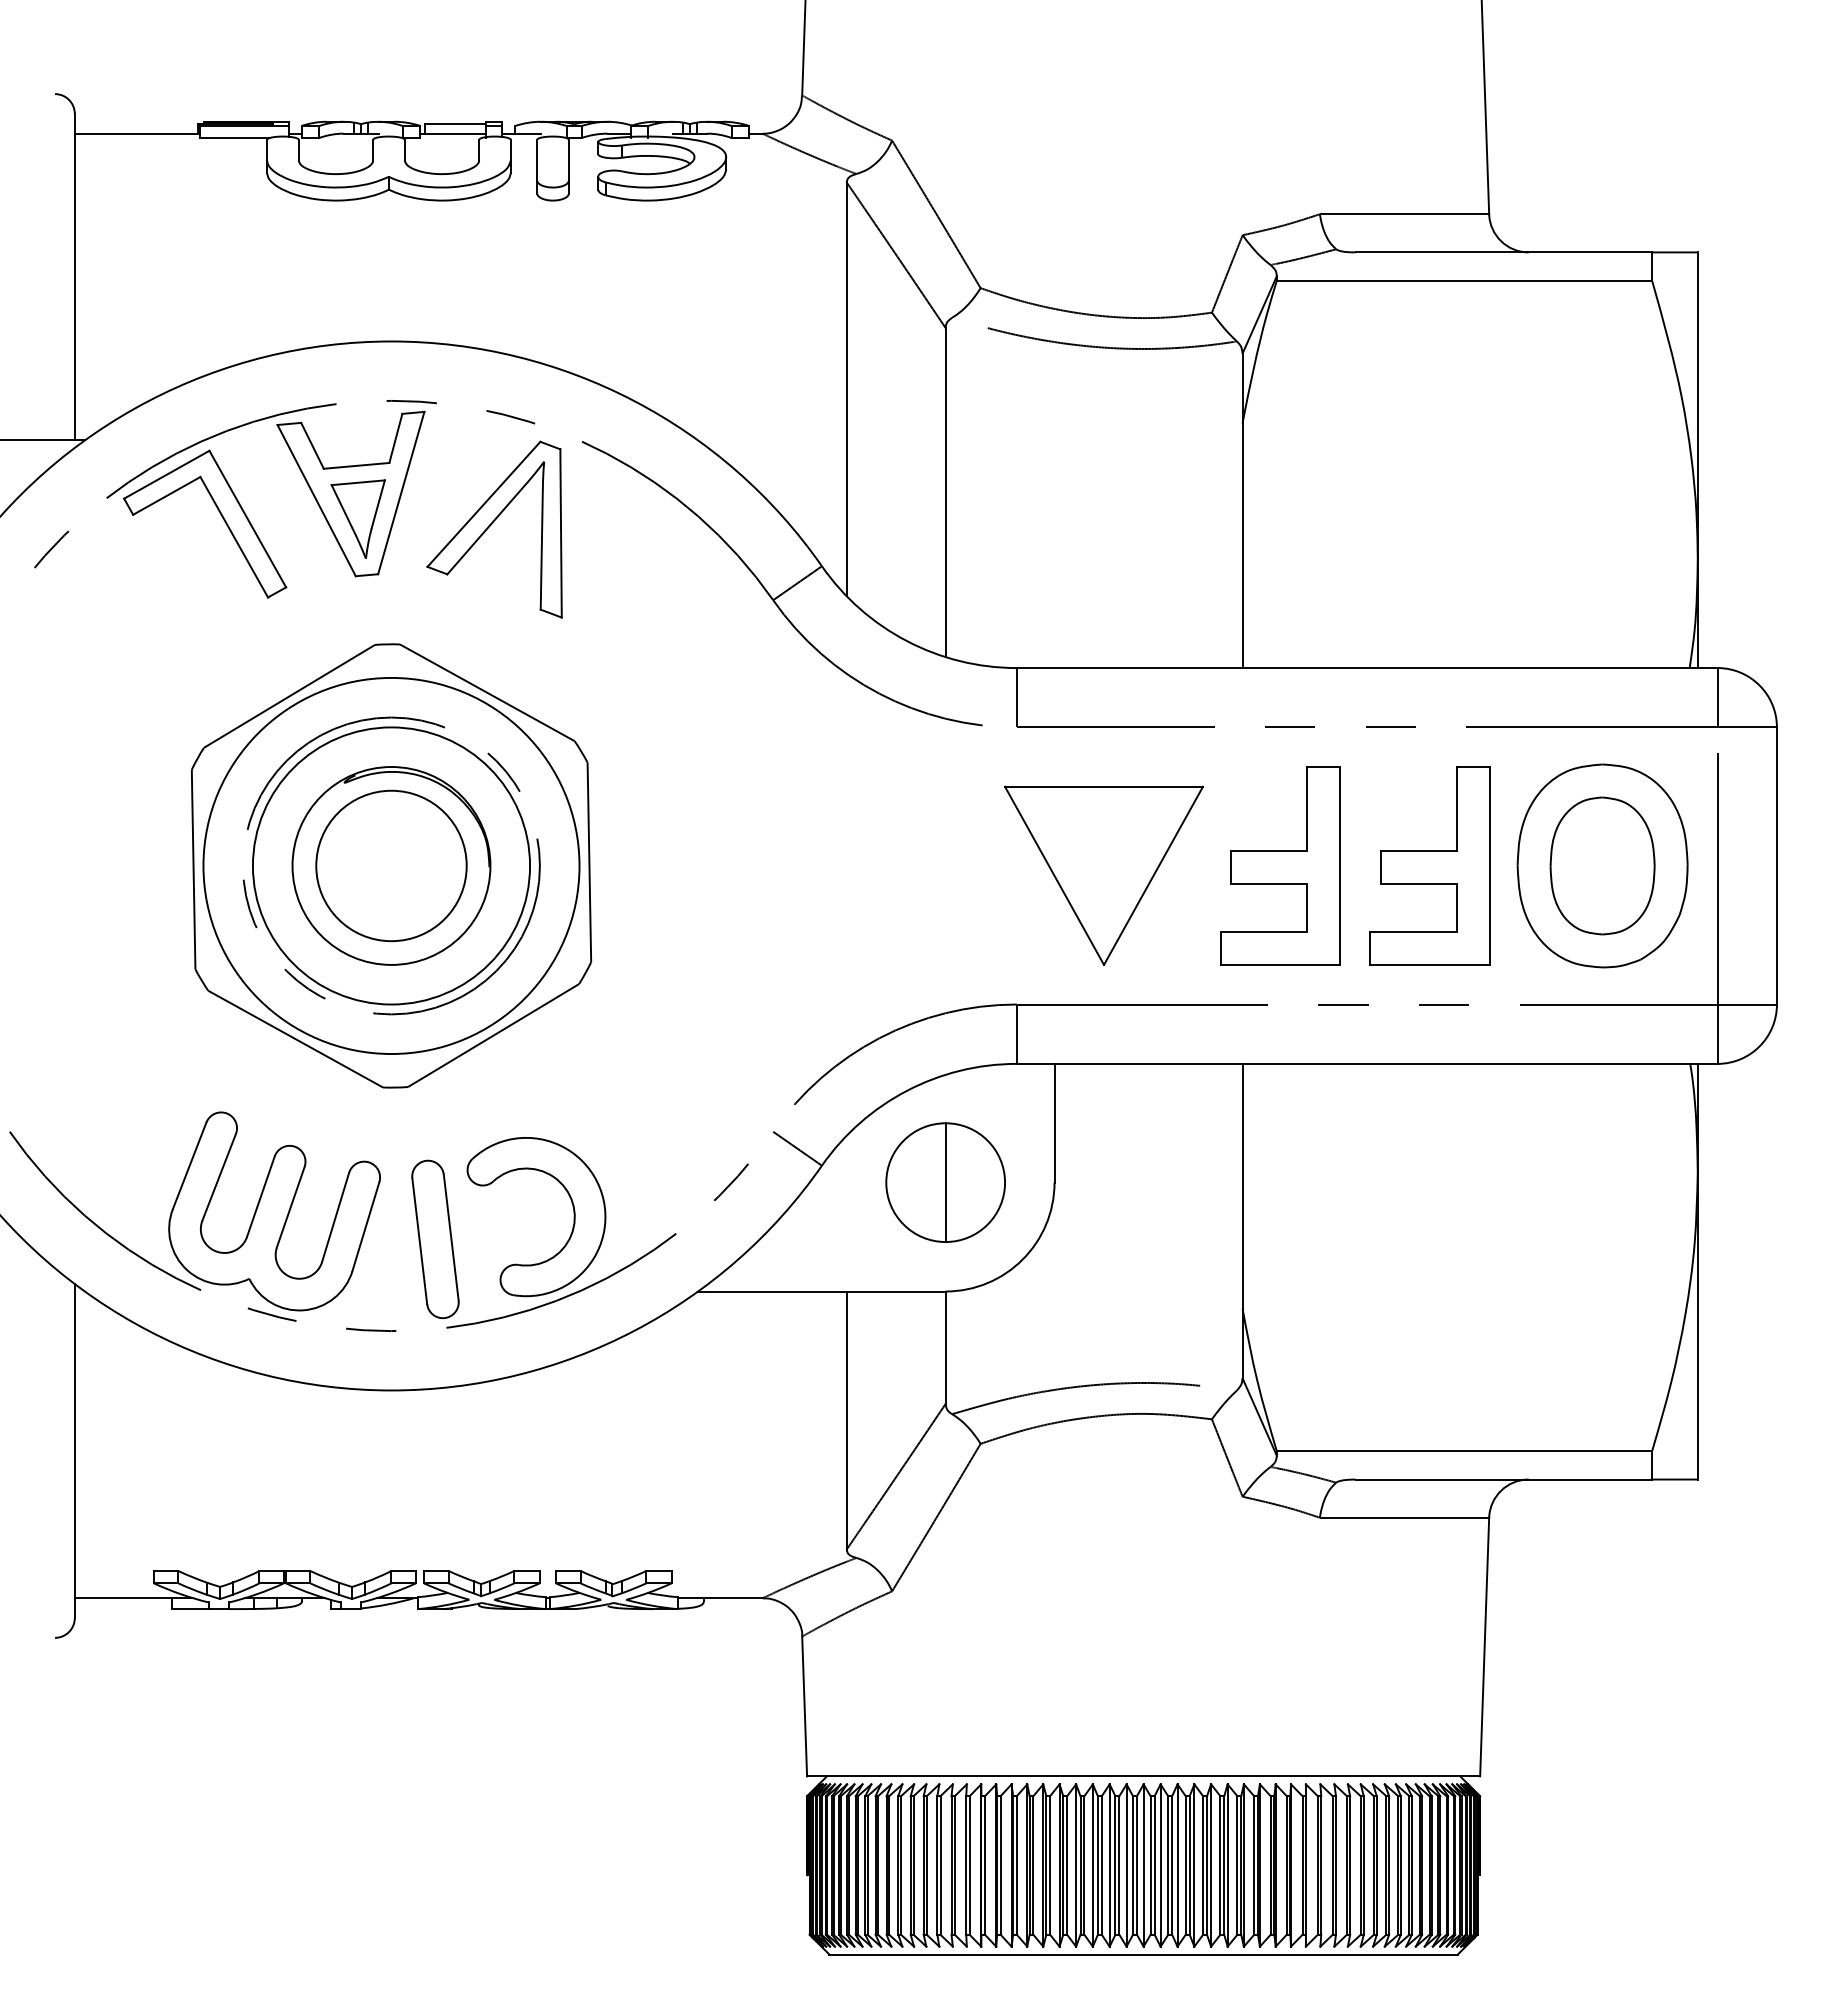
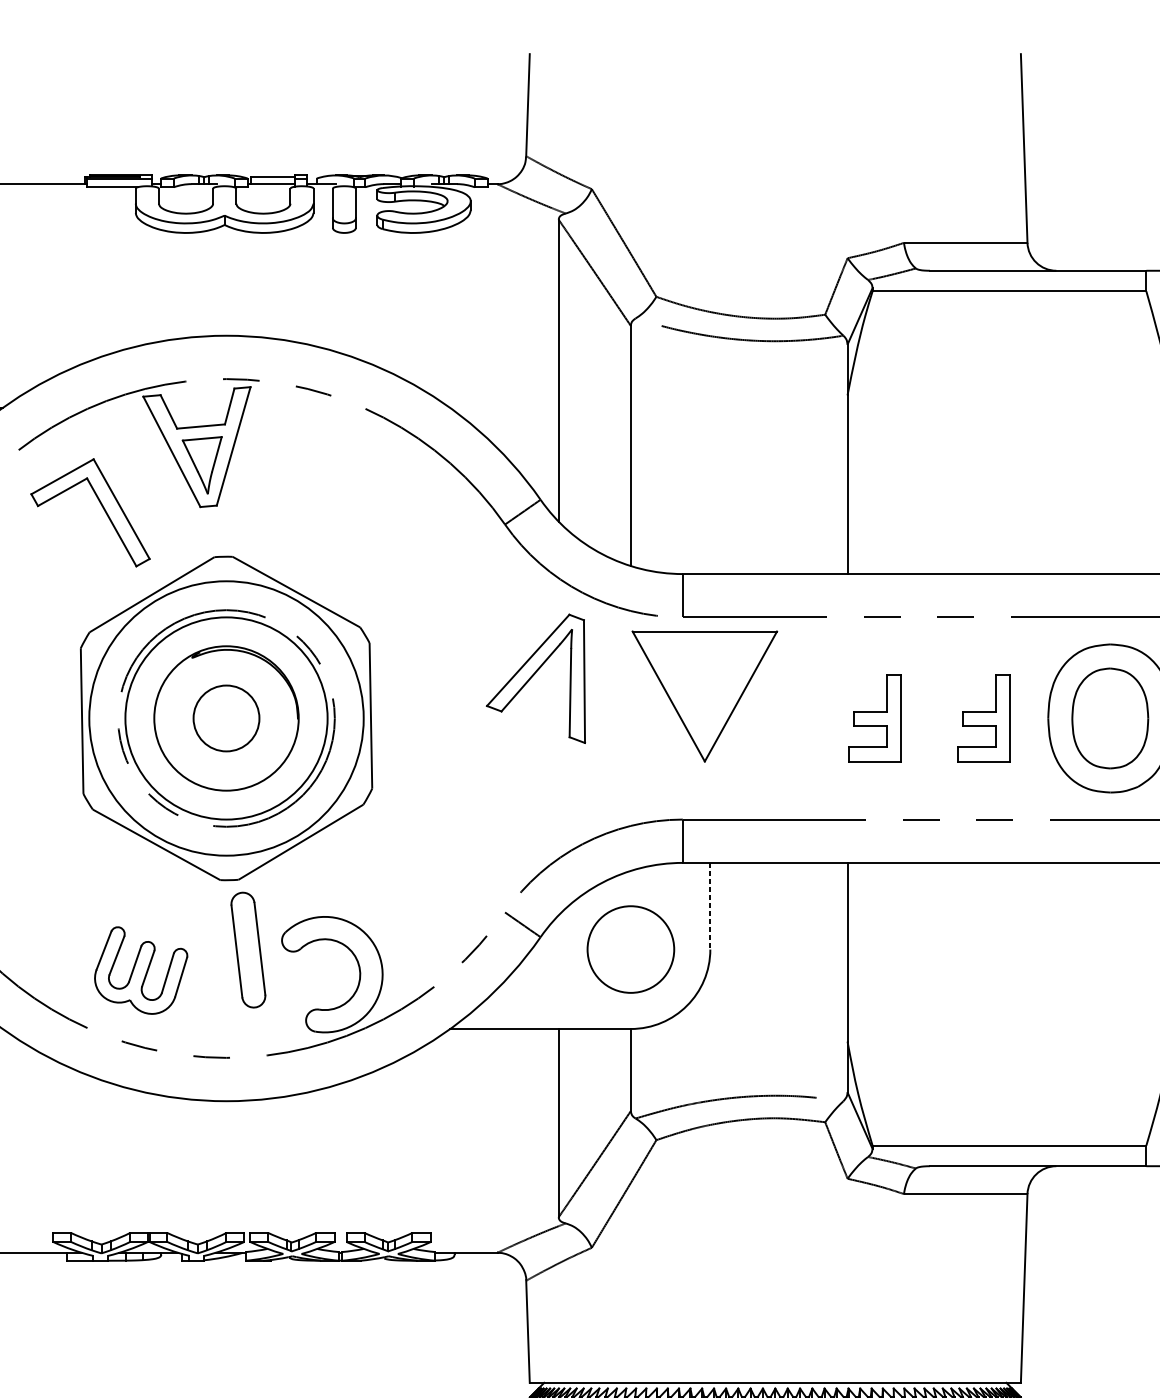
part: (219, 513) -> (101, 505), moved
part: (494, 529) -> (535, 678), moved
circle: (391, 865) -> (226, 718), size x0.6
part: (1280, 865) -> (875, 718), size x0.6
part: (1429, 865) -> (983, 718), size x0.6
part: (1103, 875) -> (704, 696), moved
line: (1054, 1123) -> (710, 906), solid -> dashed
line: (945, 1182) -> (630, 949), removed
part: (274, 1211) -> (141, 970), size x0.6
part: (435, 1239) -> (248, 950), moved

